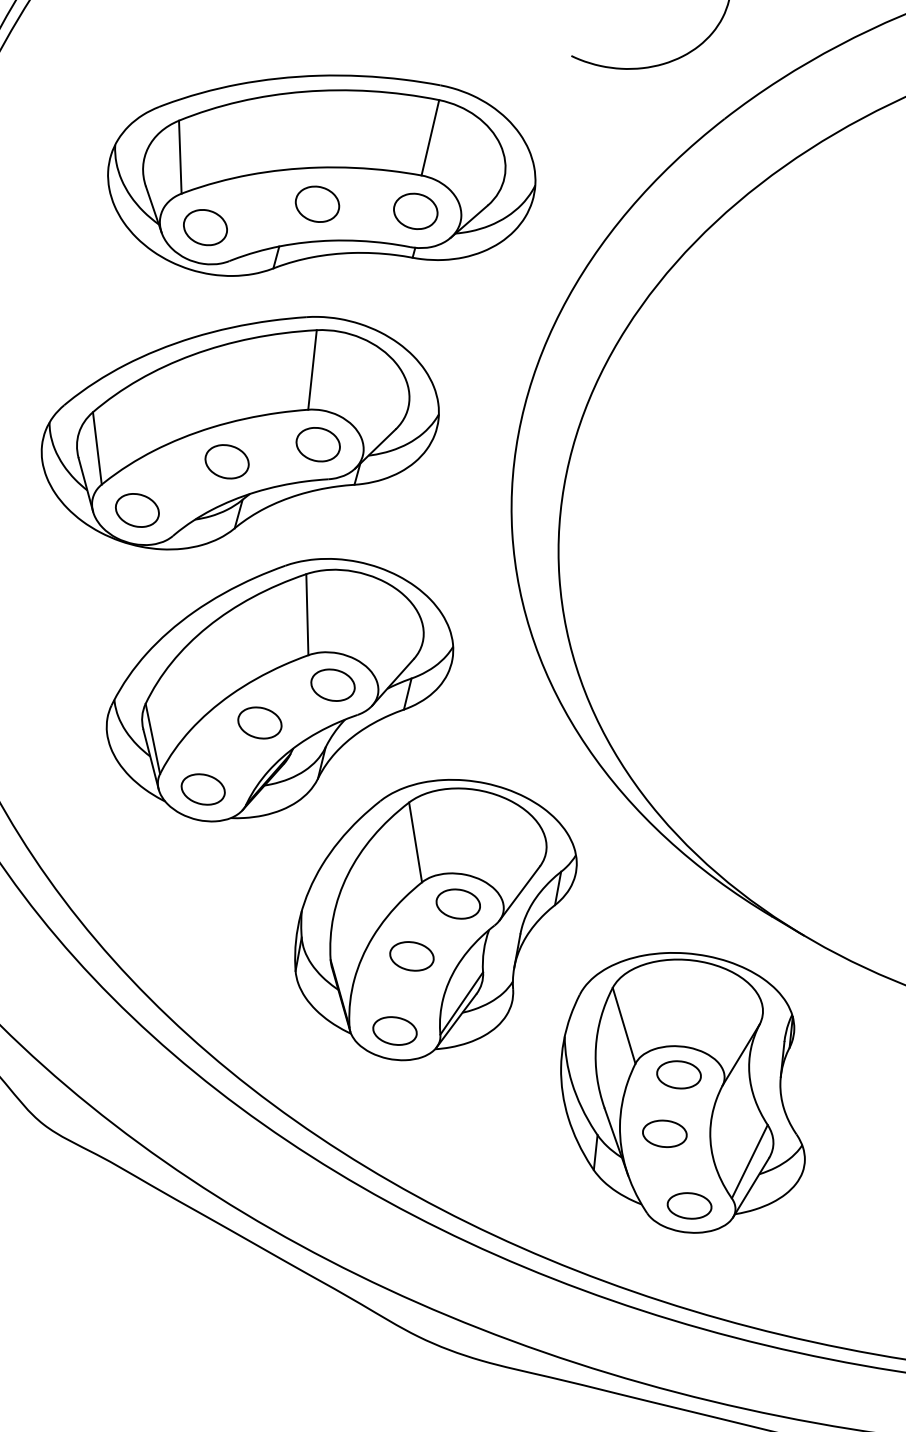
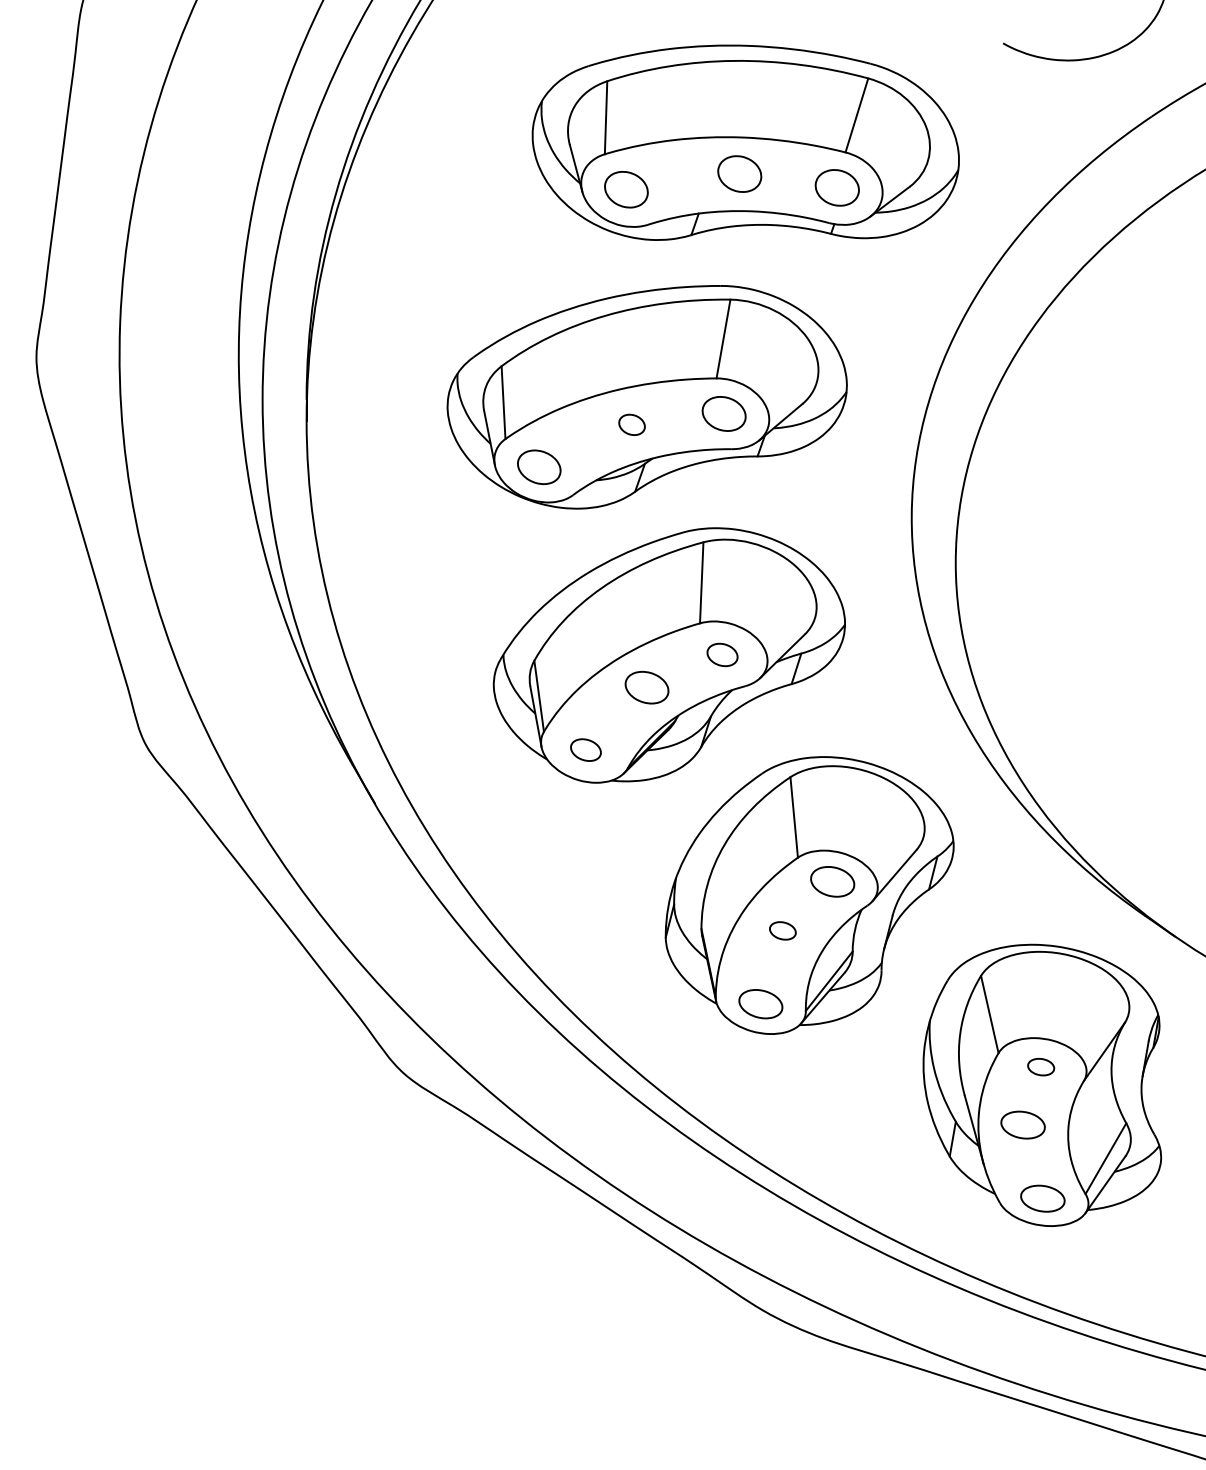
part: (226, 461) -> (631, 424), size x0.6
part: (332, 684) -> (722, 654), size x0.7
part: (202, 788) -> (585, 749), size x0.7
part: (411, 956) -> (782, 930), size x0.6
part: (678, 1074) -> (1040, 1066), size x0.6

